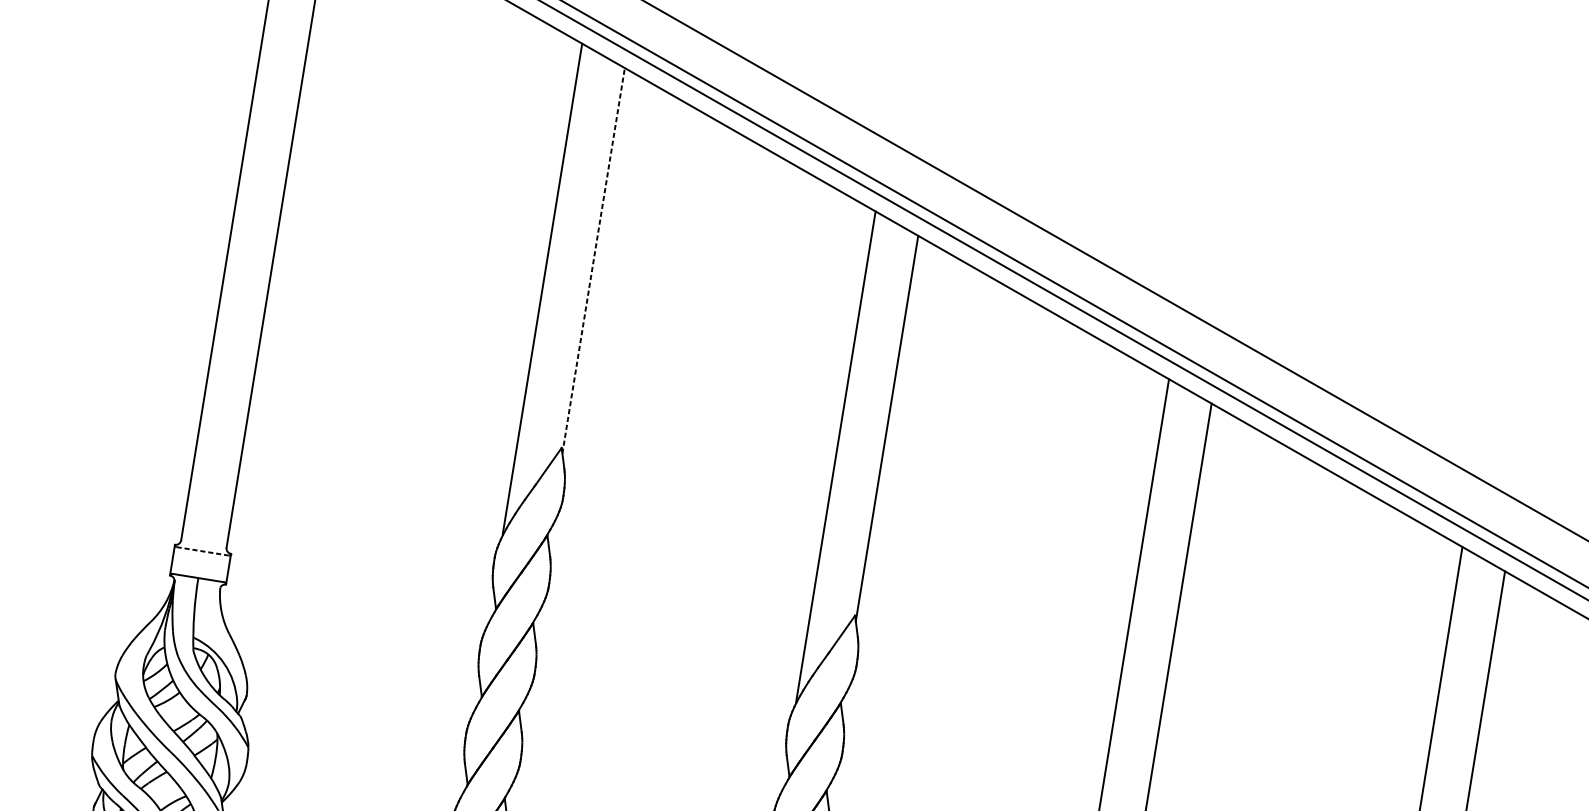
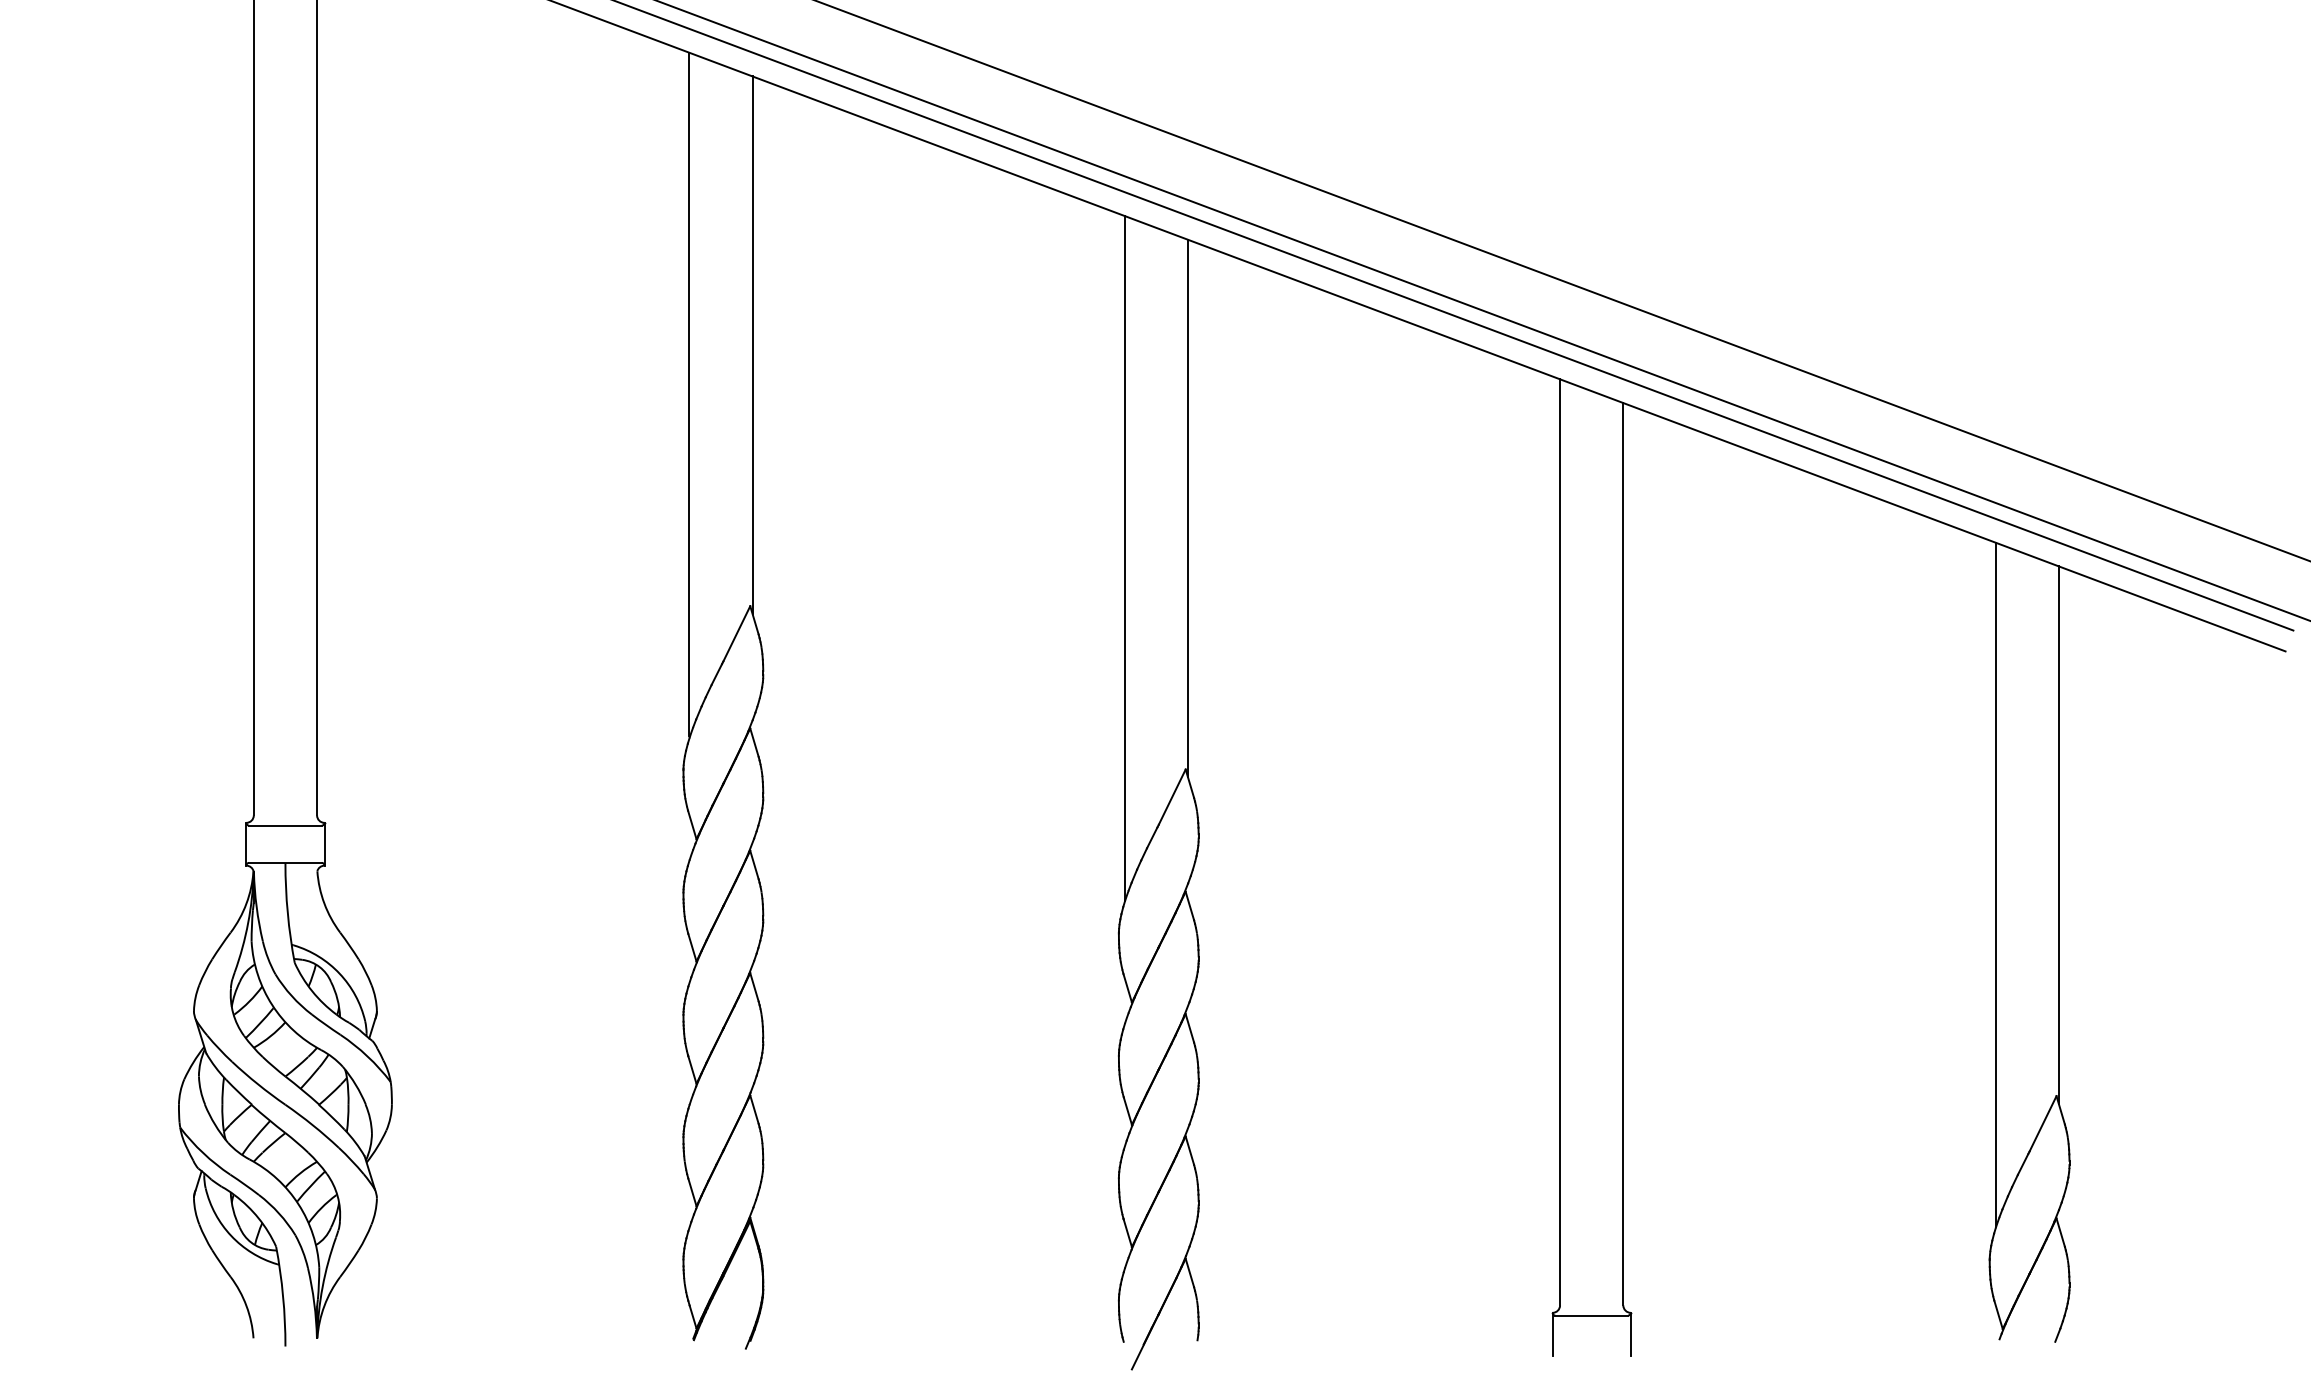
line: (593, 261) -> (752, 345), dashed -> solid
line: (202, 551) -> (285, 825), dashed -> solid

